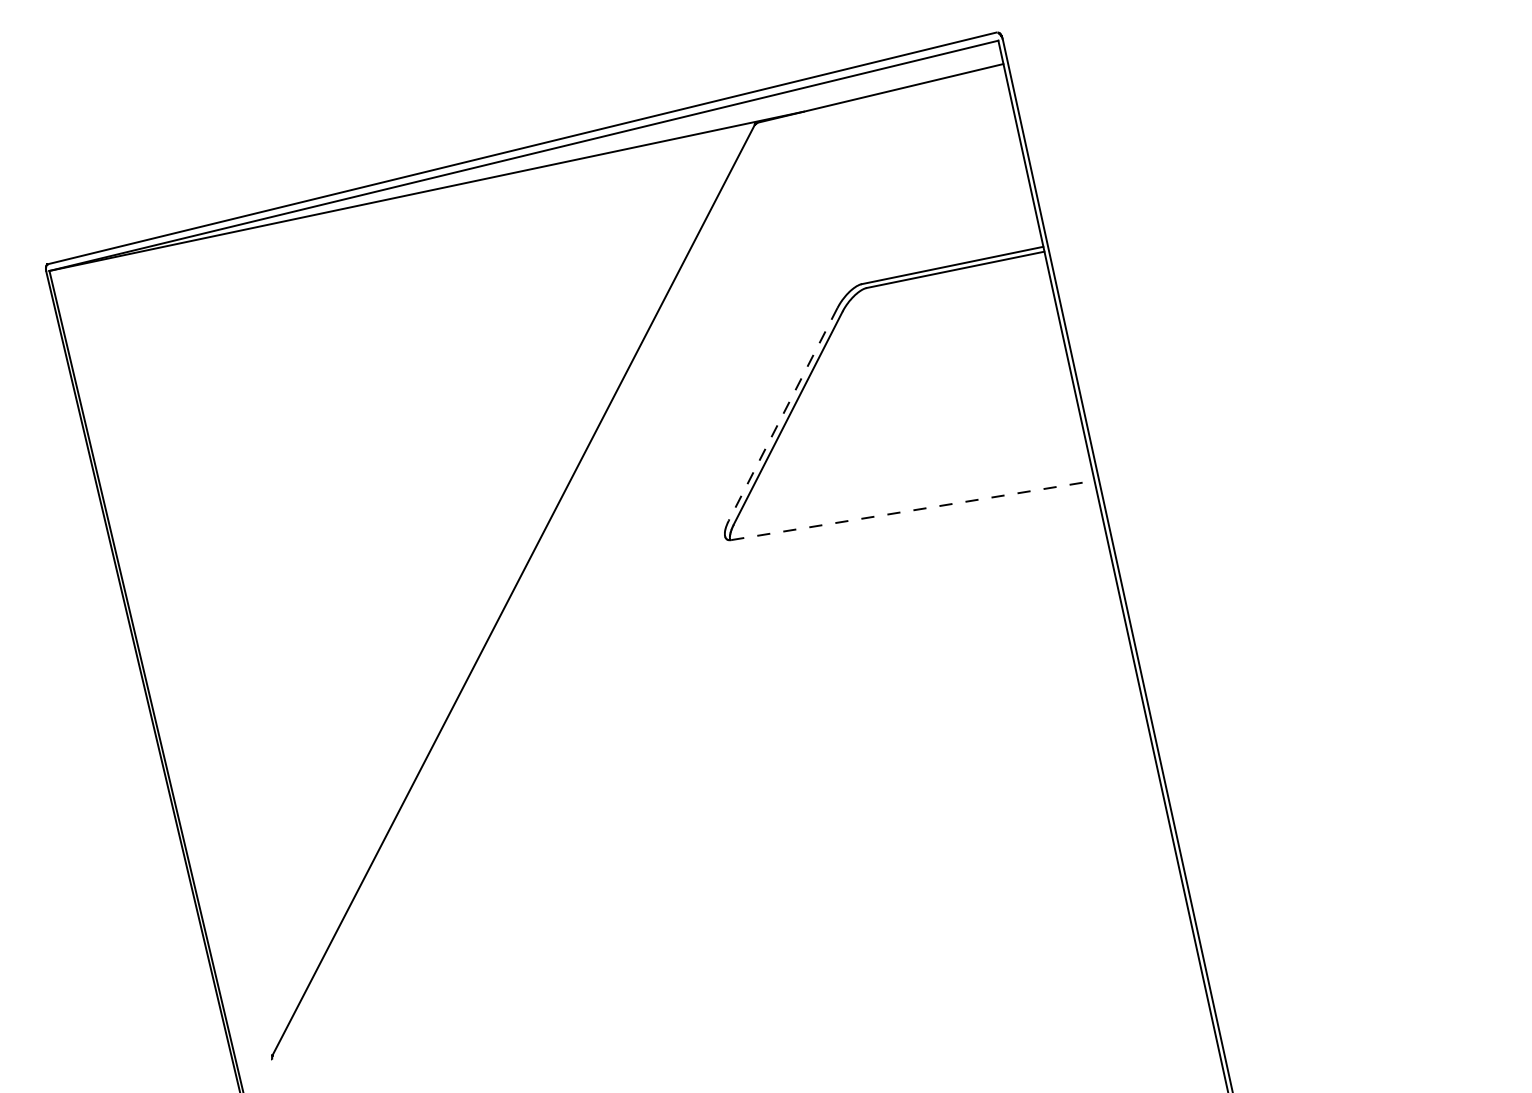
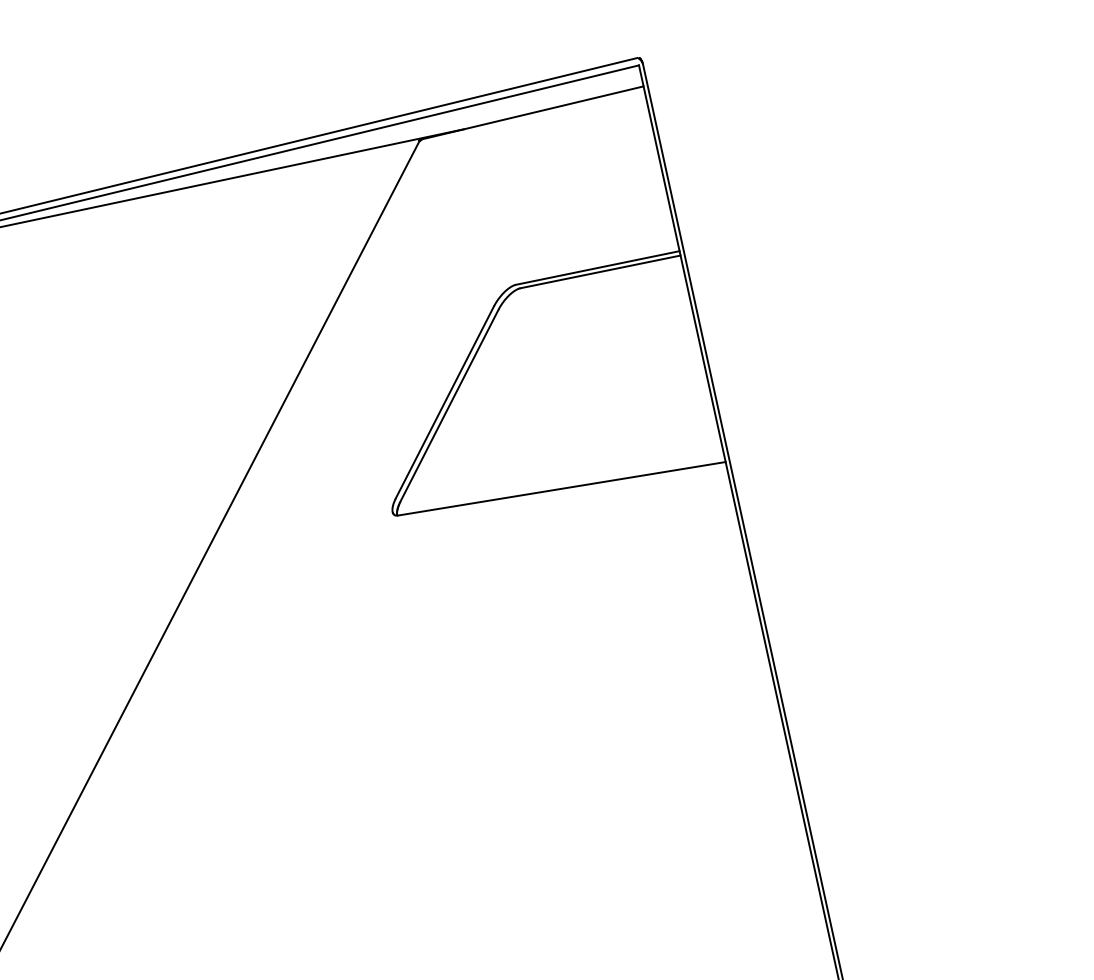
line: (783, 414) -> (445, 402), dashed -> solid
line: (913, 510) -> (562, 488), dashed -> solid

